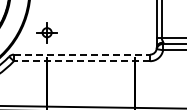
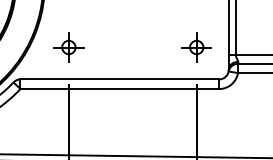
part: (134, 32) -> (196, 47), added
line: (82, 54) -> (120, 79), dashed -> solid
line: (81, 61) -> (119, 89), dashed -> solid

